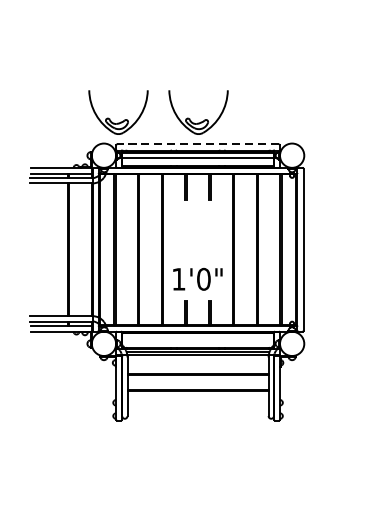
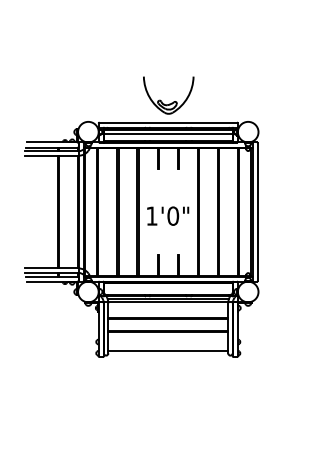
part: (121, 120) -> (103, 102), removed
line: (198, 144) -> (168, 122), dashed -> solid
text: (198, 278) -> (168, 215), moved
line: (198, 412) -> (168, 350), added

